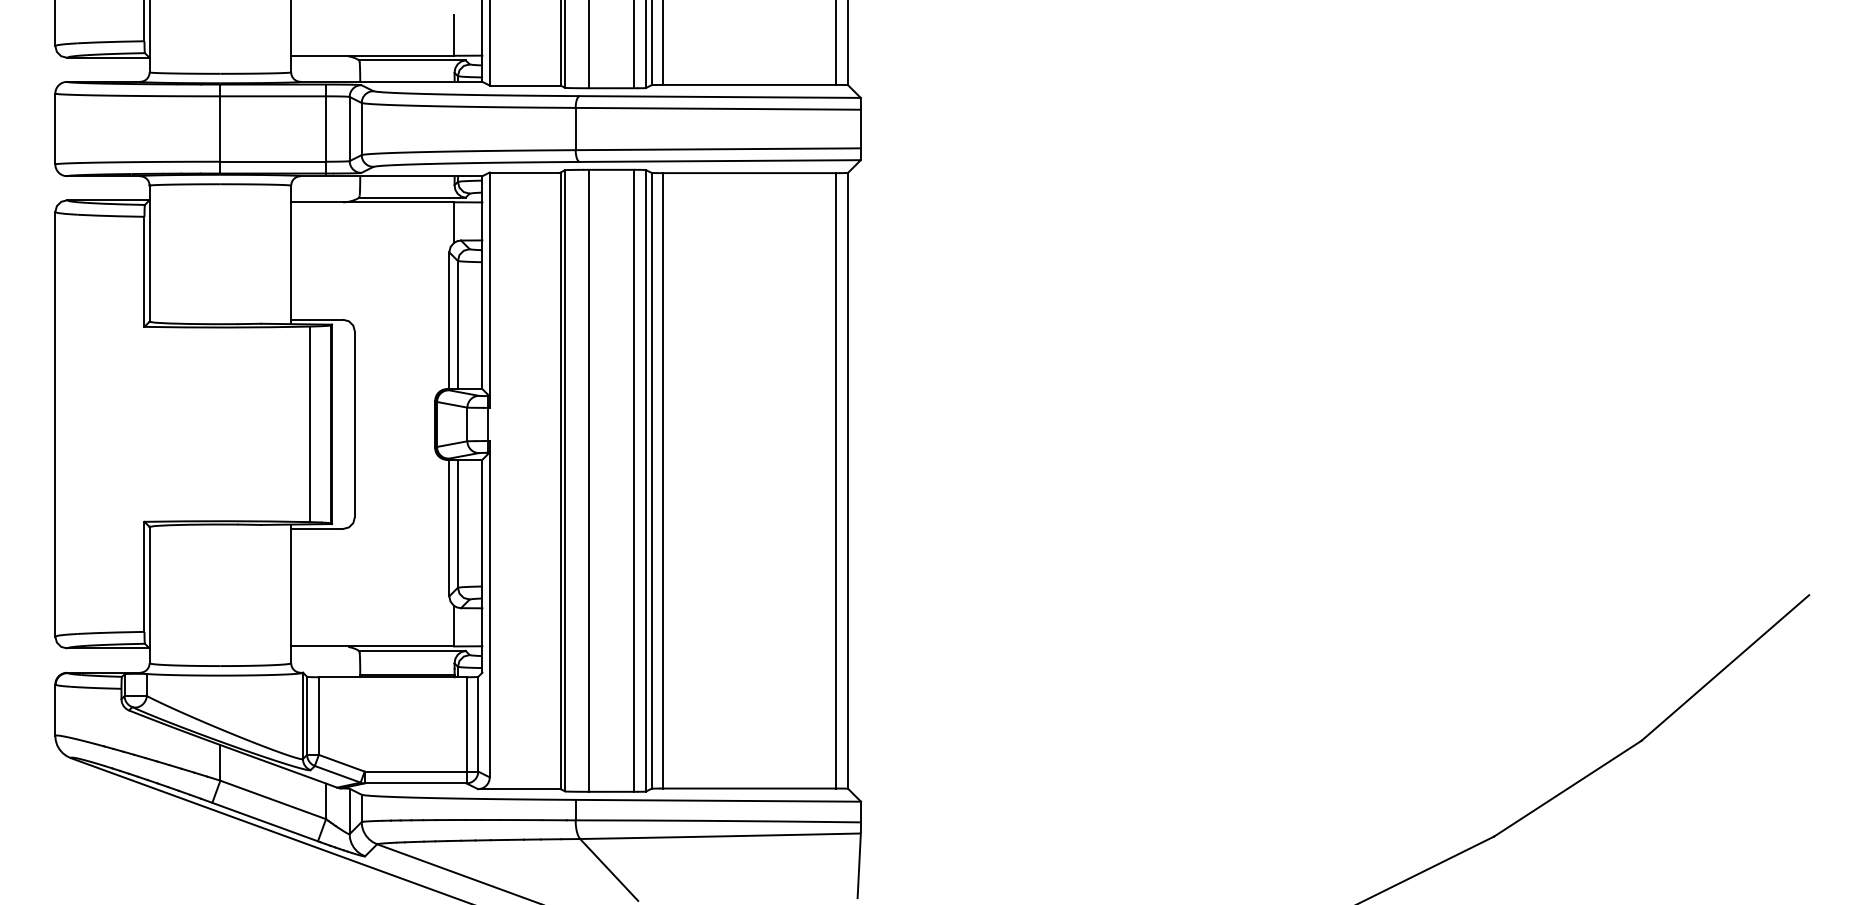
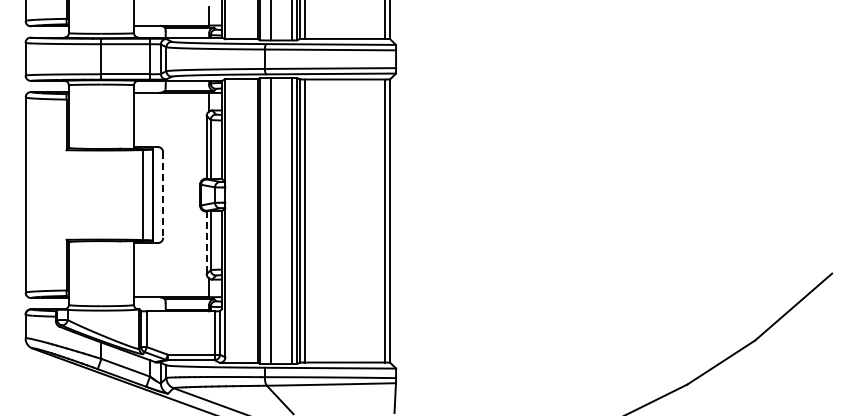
line: (355, 425) -> (163, 195), solid -> dashed
line: (448, 529) -> (206, 243), solid -> dashed

